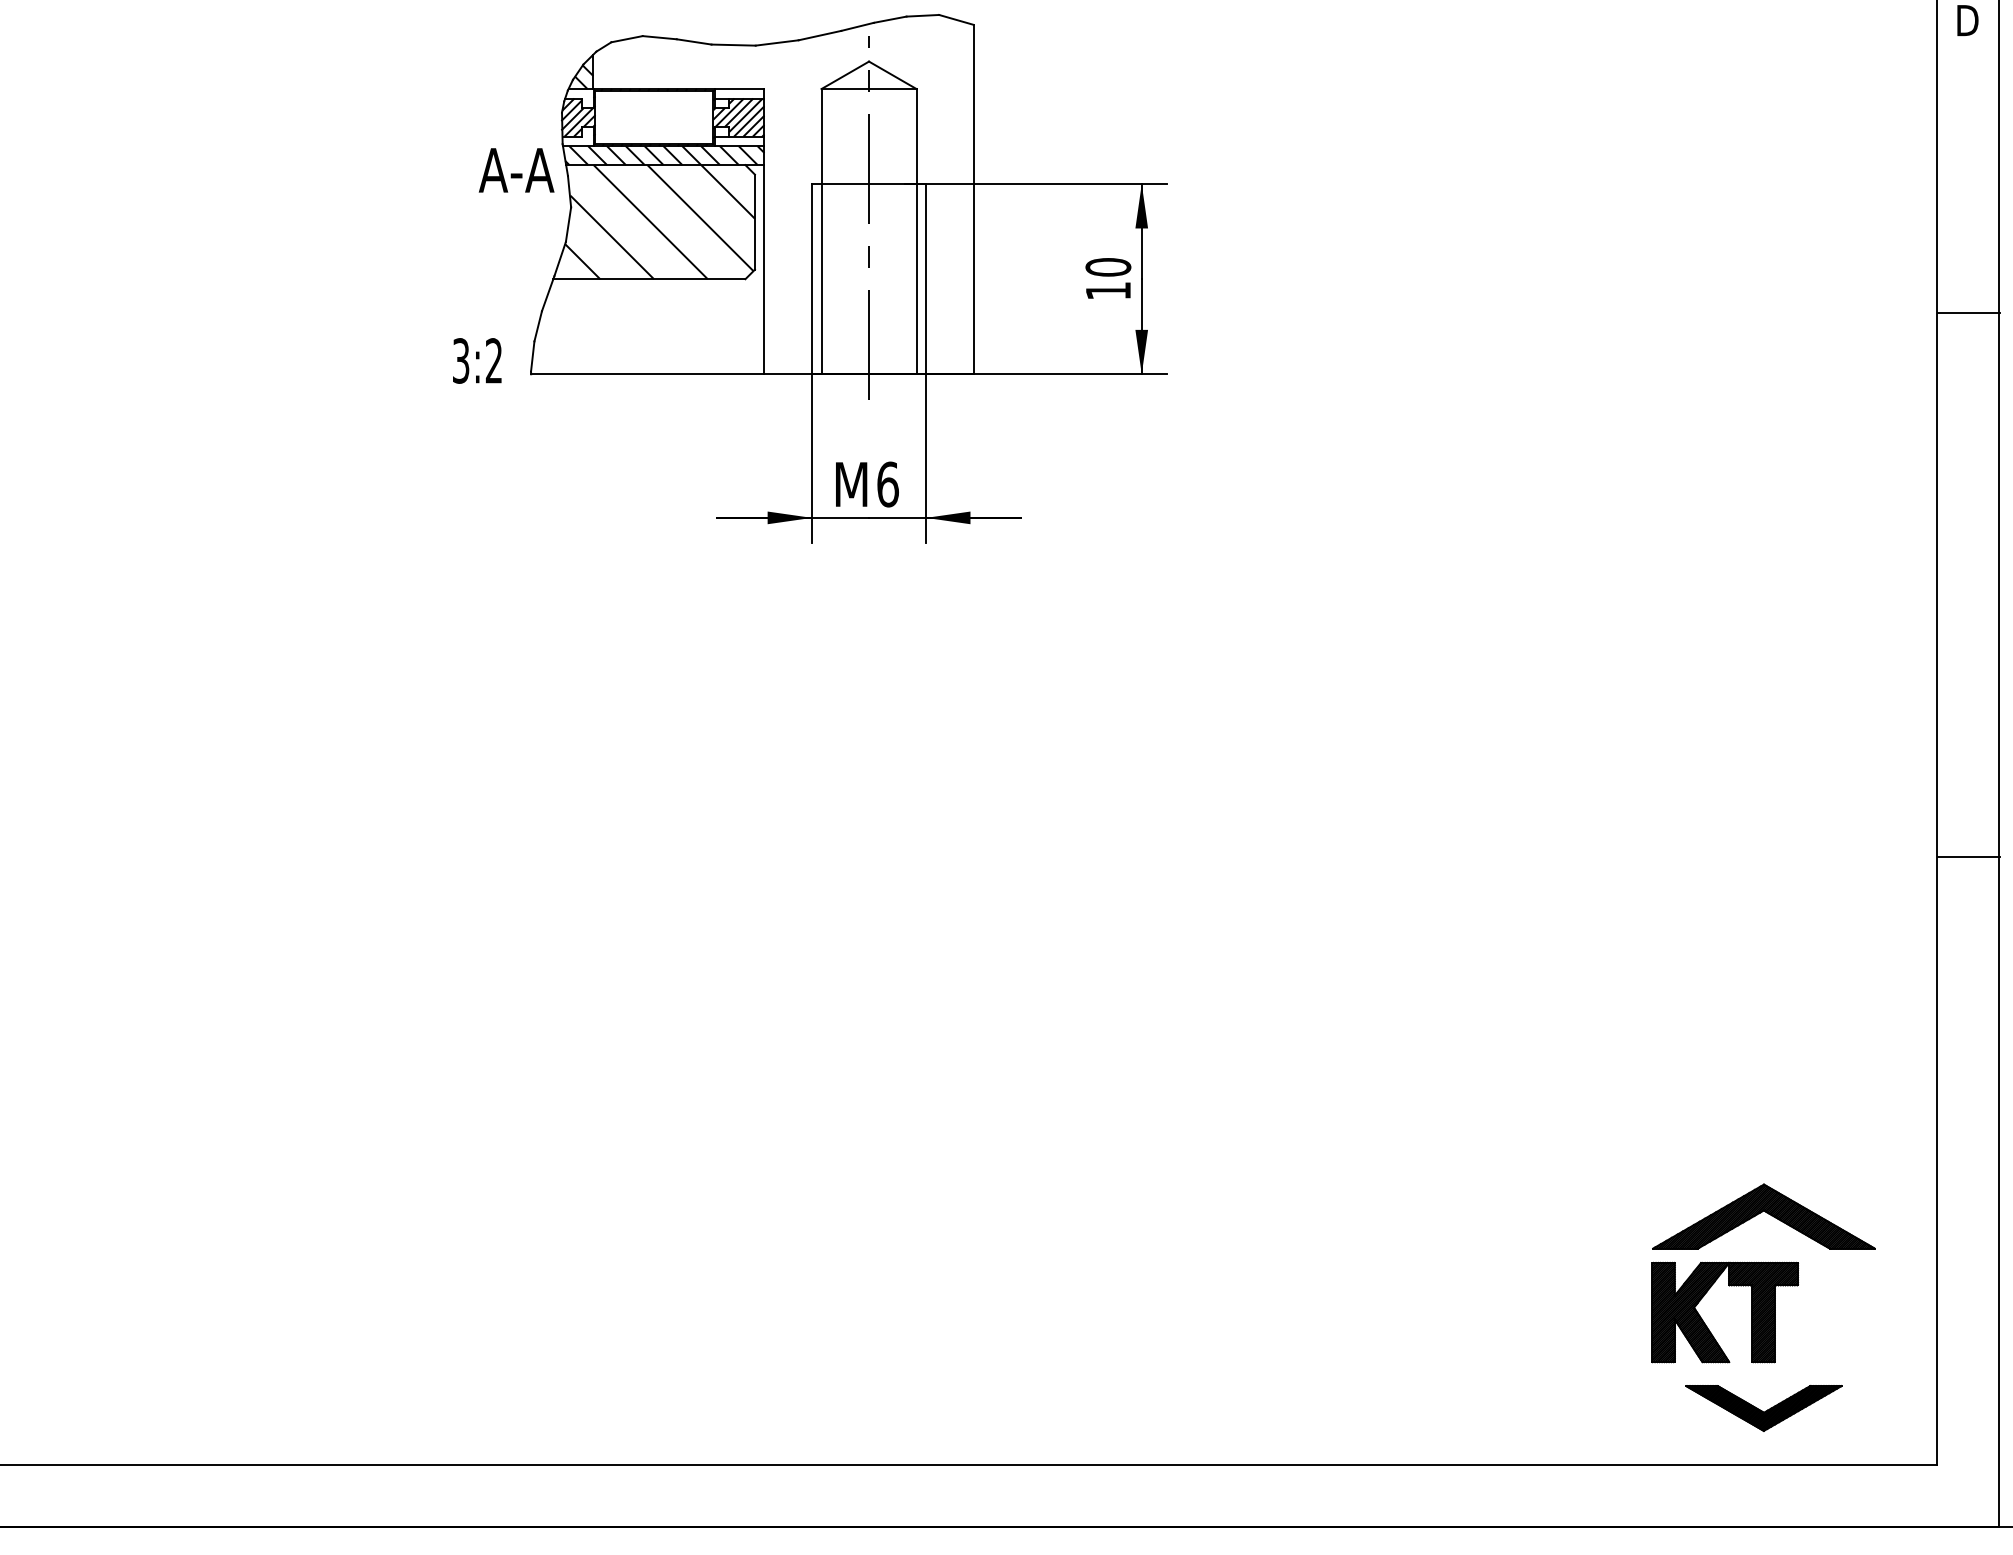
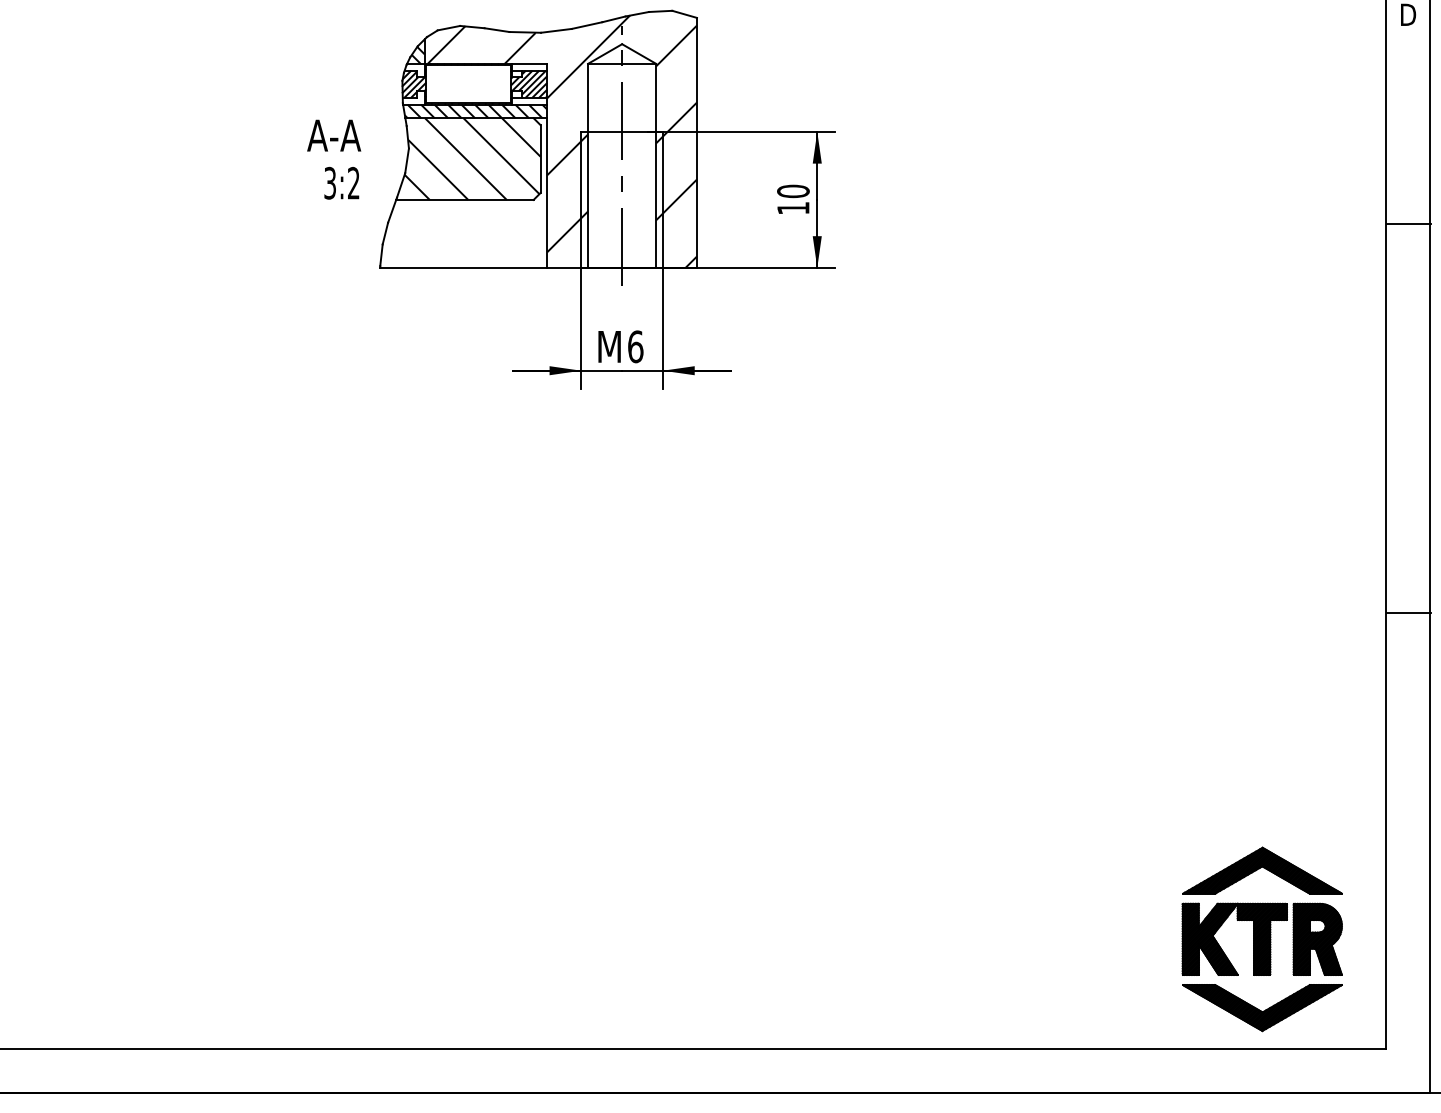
text: (516, 170) -> (334, 135), moved
hatch: (785, 197) -> (562, 141), added
text: (477, 360) -> (341, 182), moved
part: (1840, 1312) -> (1317, 939), added
part: (1763, 1408) -> (1262, 1008), size x1.43

